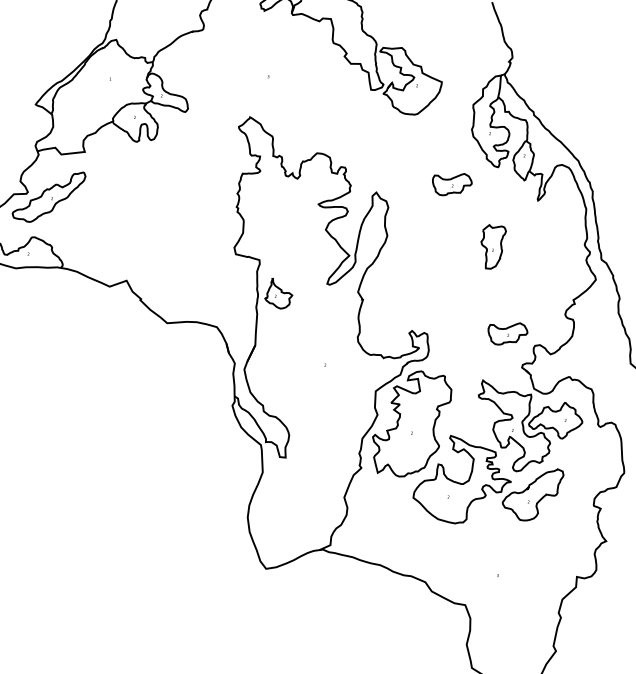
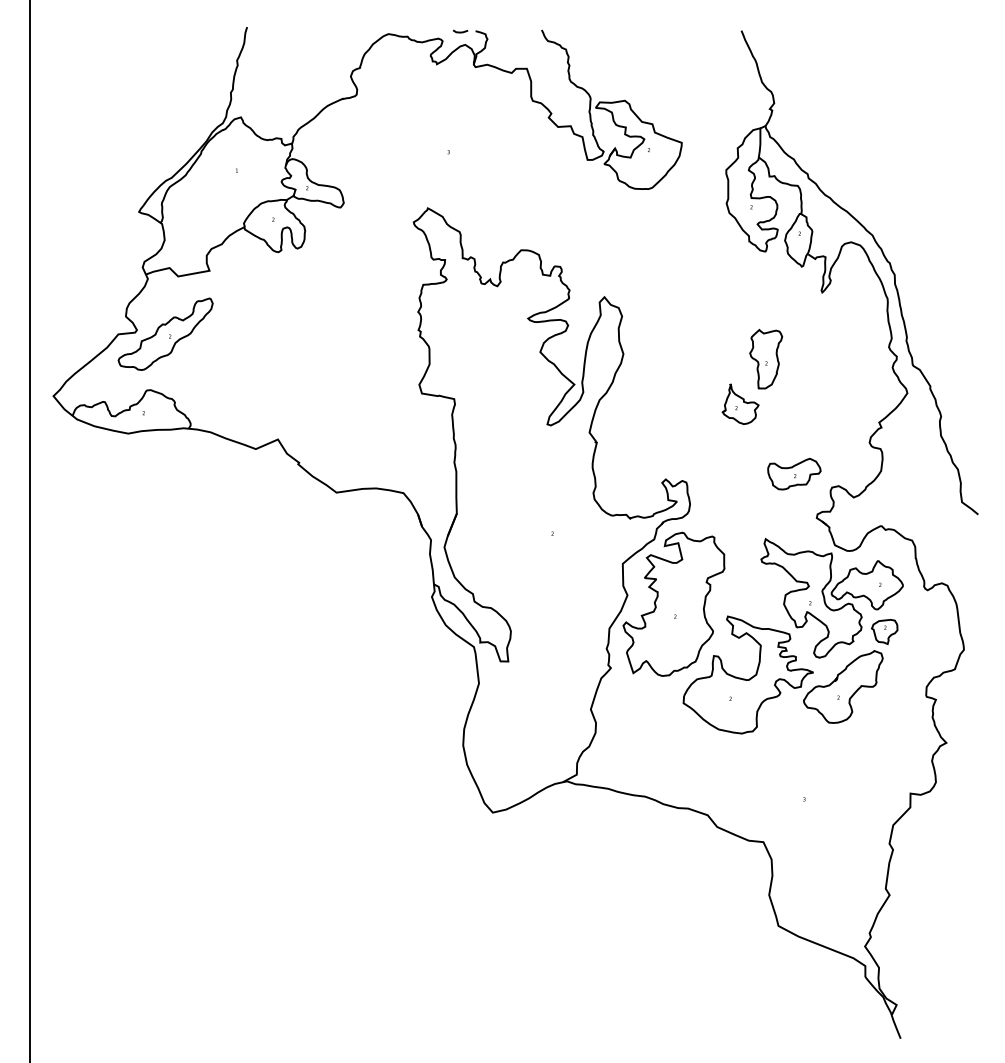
part: (452, 184) -> (705, 279), removed
part: (278, 293) -> (740, 403), moved
part: (566, 456) -> (884, 632), added

